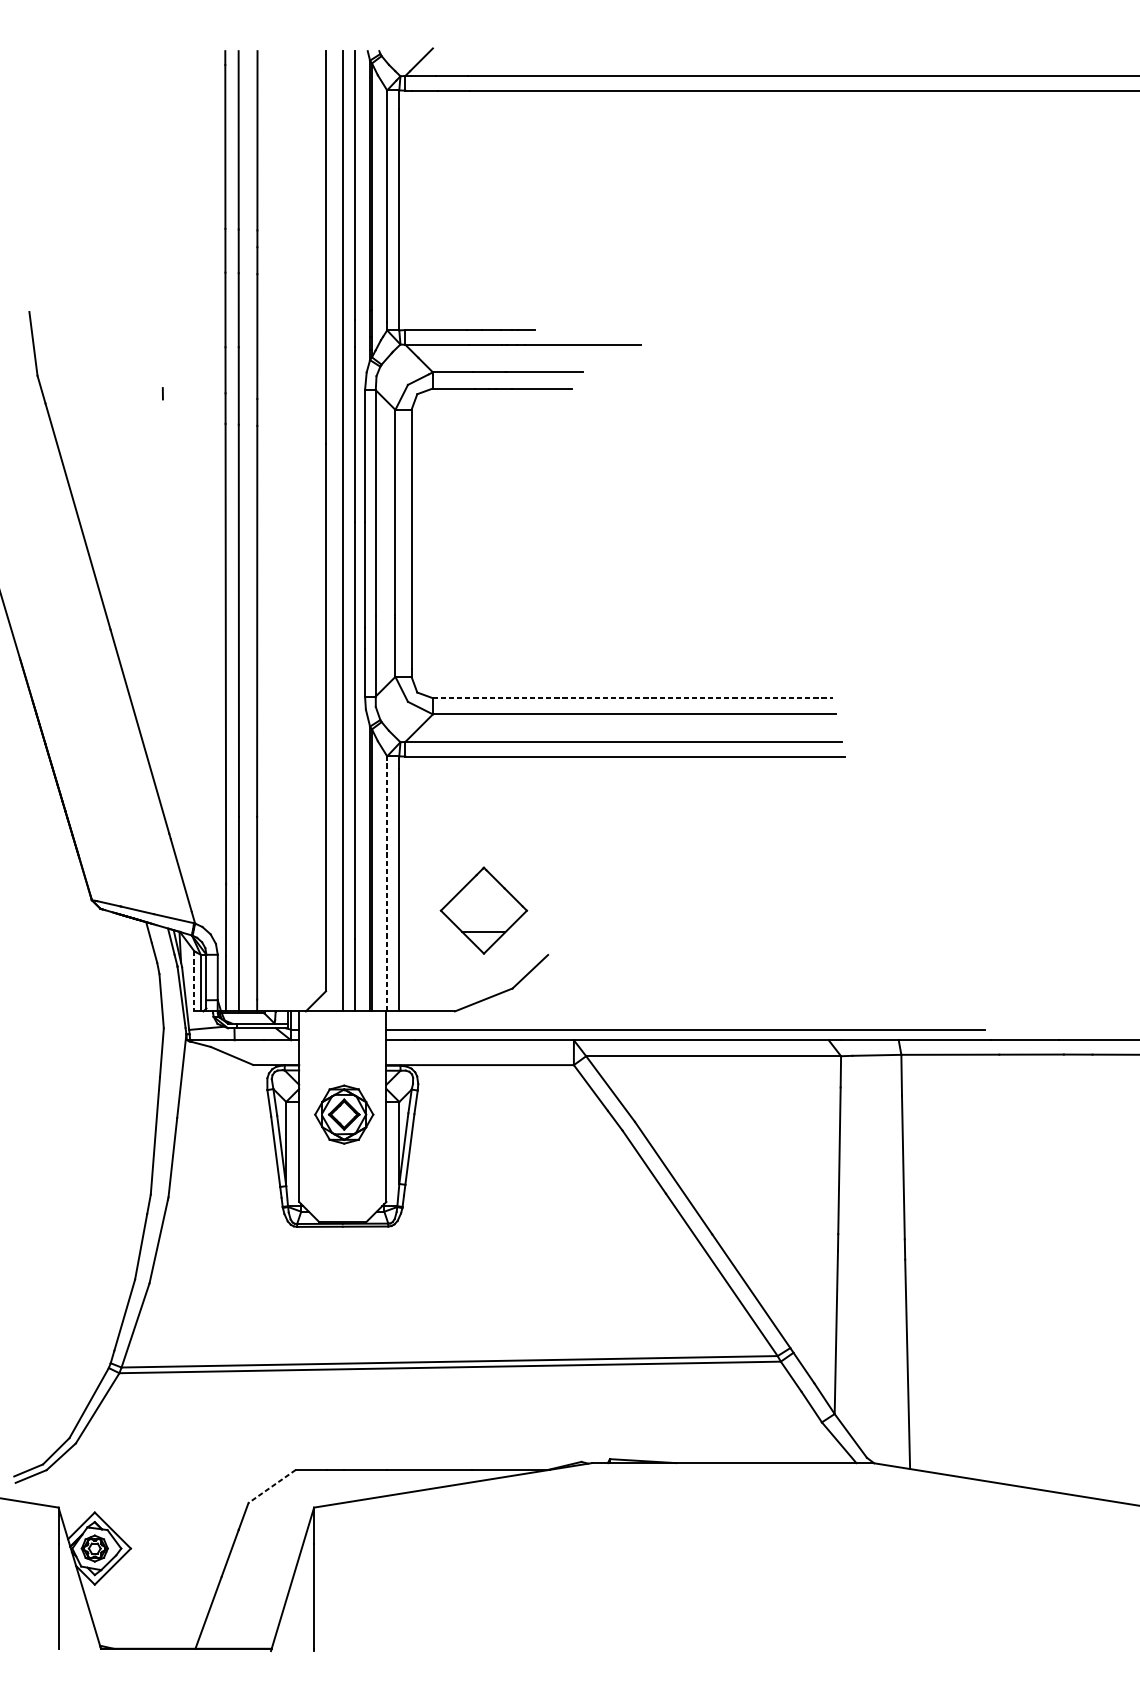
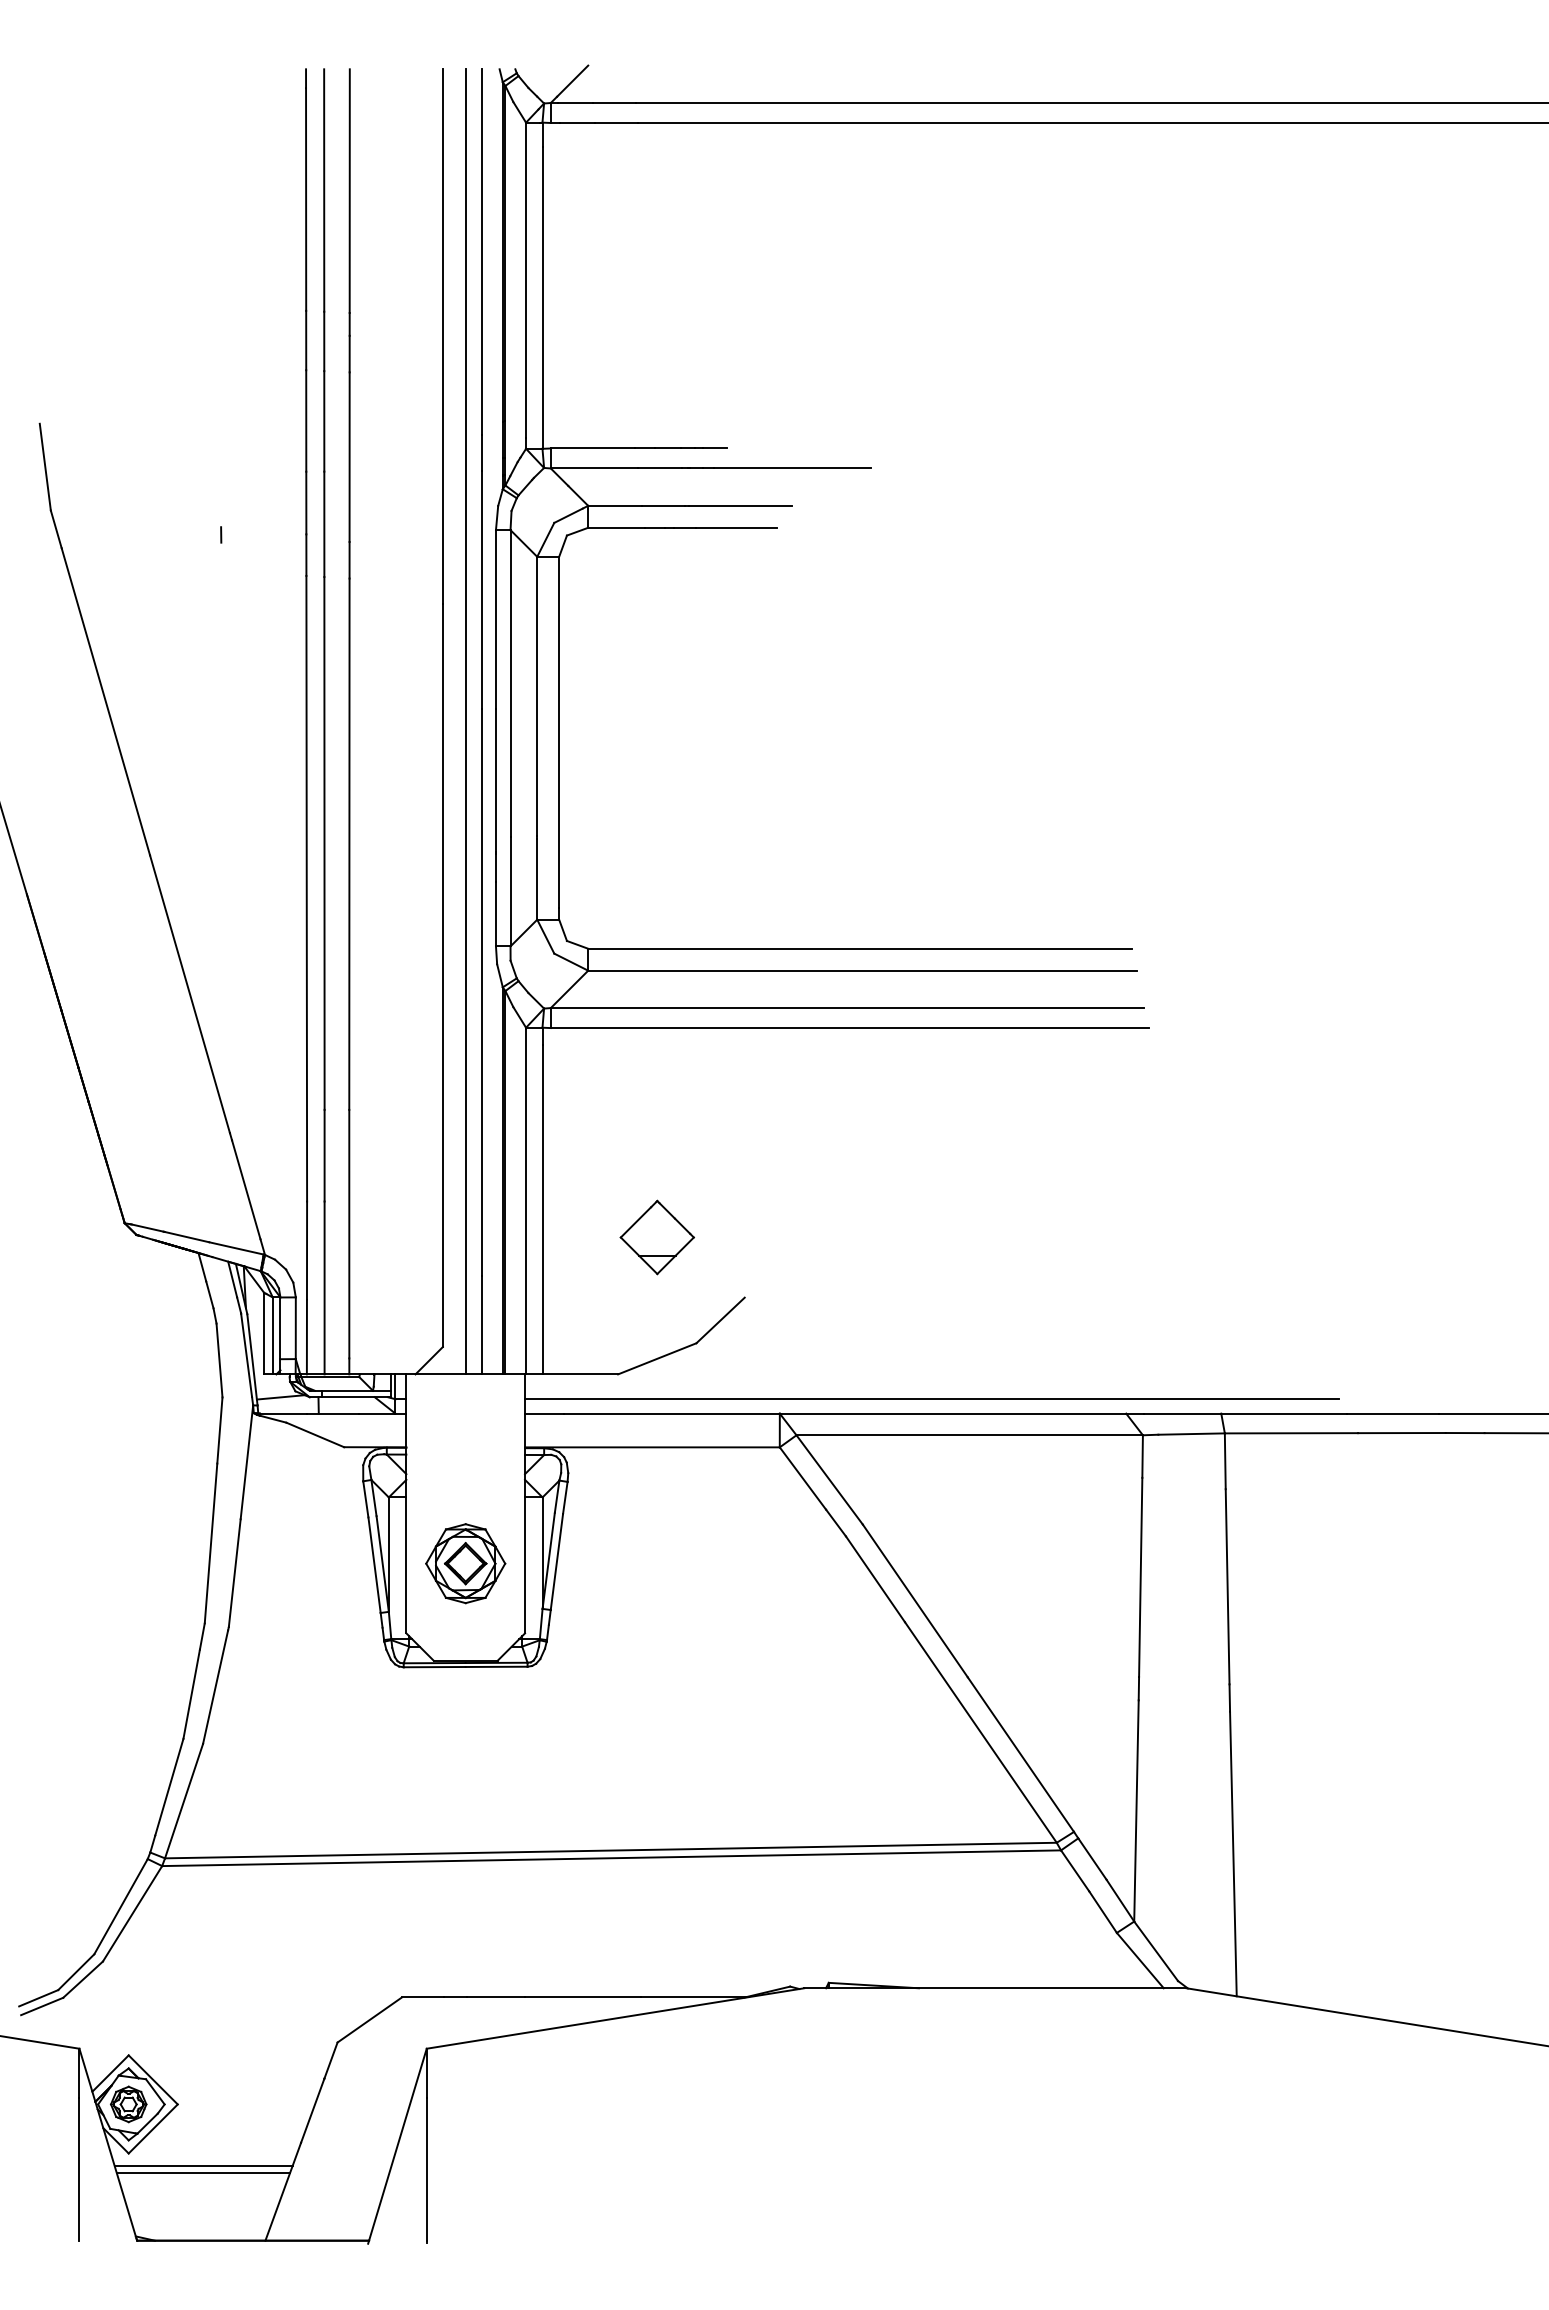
line: (633, 698) -> (860, 948), dashed -> solid
line: (387, 884) -> (526, 1201), dashed -> solid
part: (483, 910) -> (656, 1237), size x0.62
line: (194, 981) -> (264, 1333), dashed -> solid
part: (344, 1114) -> (465, 1563), moved
line: (272, 1486) -> (369, 2020), dashed -> solid
line: (149, 1594) -> (203, 2166), added
line: (149, 1598) -> (203, 2172), added

